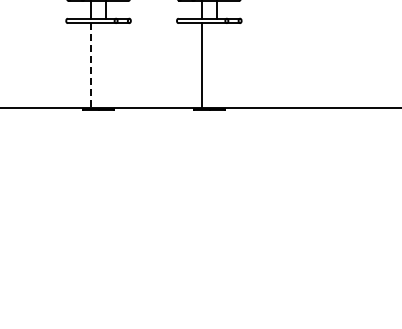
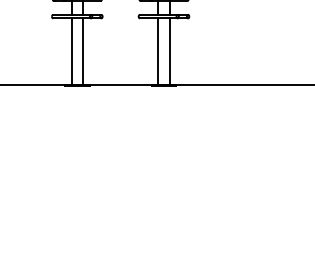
line: (91, 65) -> (71, 51), dashed -> solid
line: (105, 65) -> (82, 51), added
line: (216, 65) -> (169, 51), added

